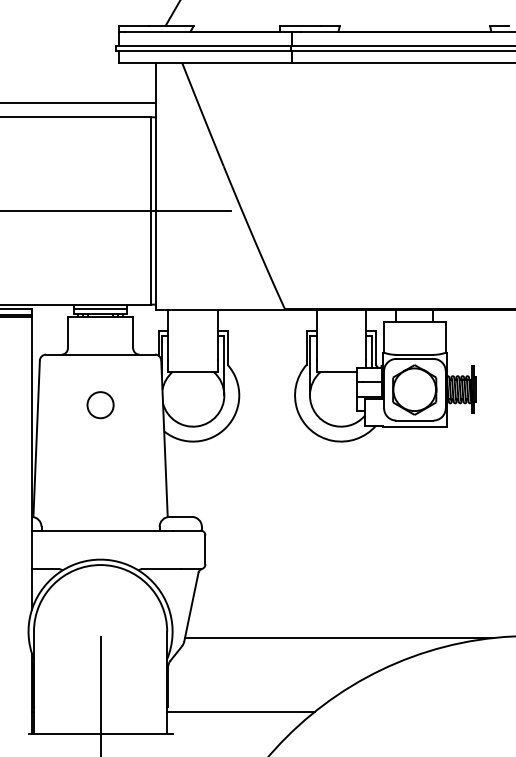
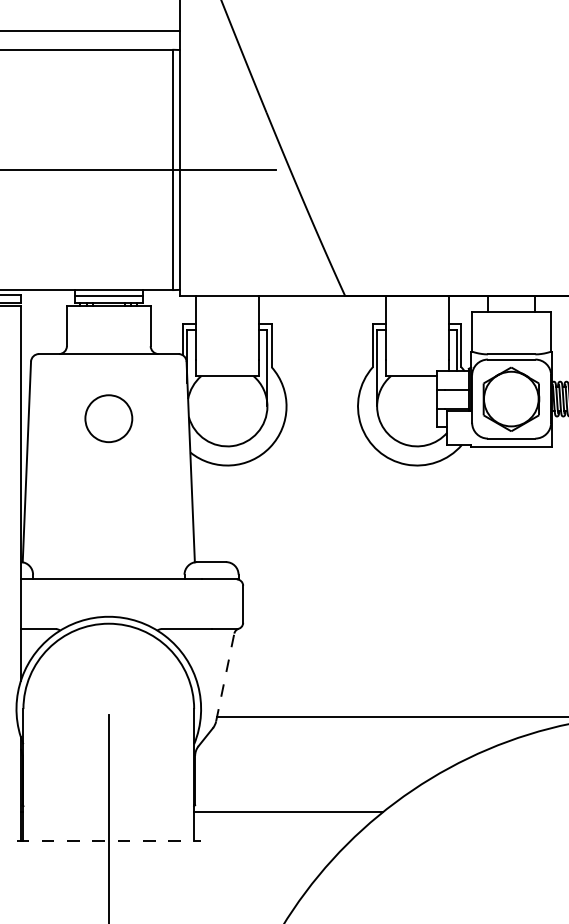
part: (100, 405) -> (108, 419), size x1.4
line: (191, 606) -> (225, 676), solid -> dashed
line: (101, 734) -> (109, 840), solid -> dashed

